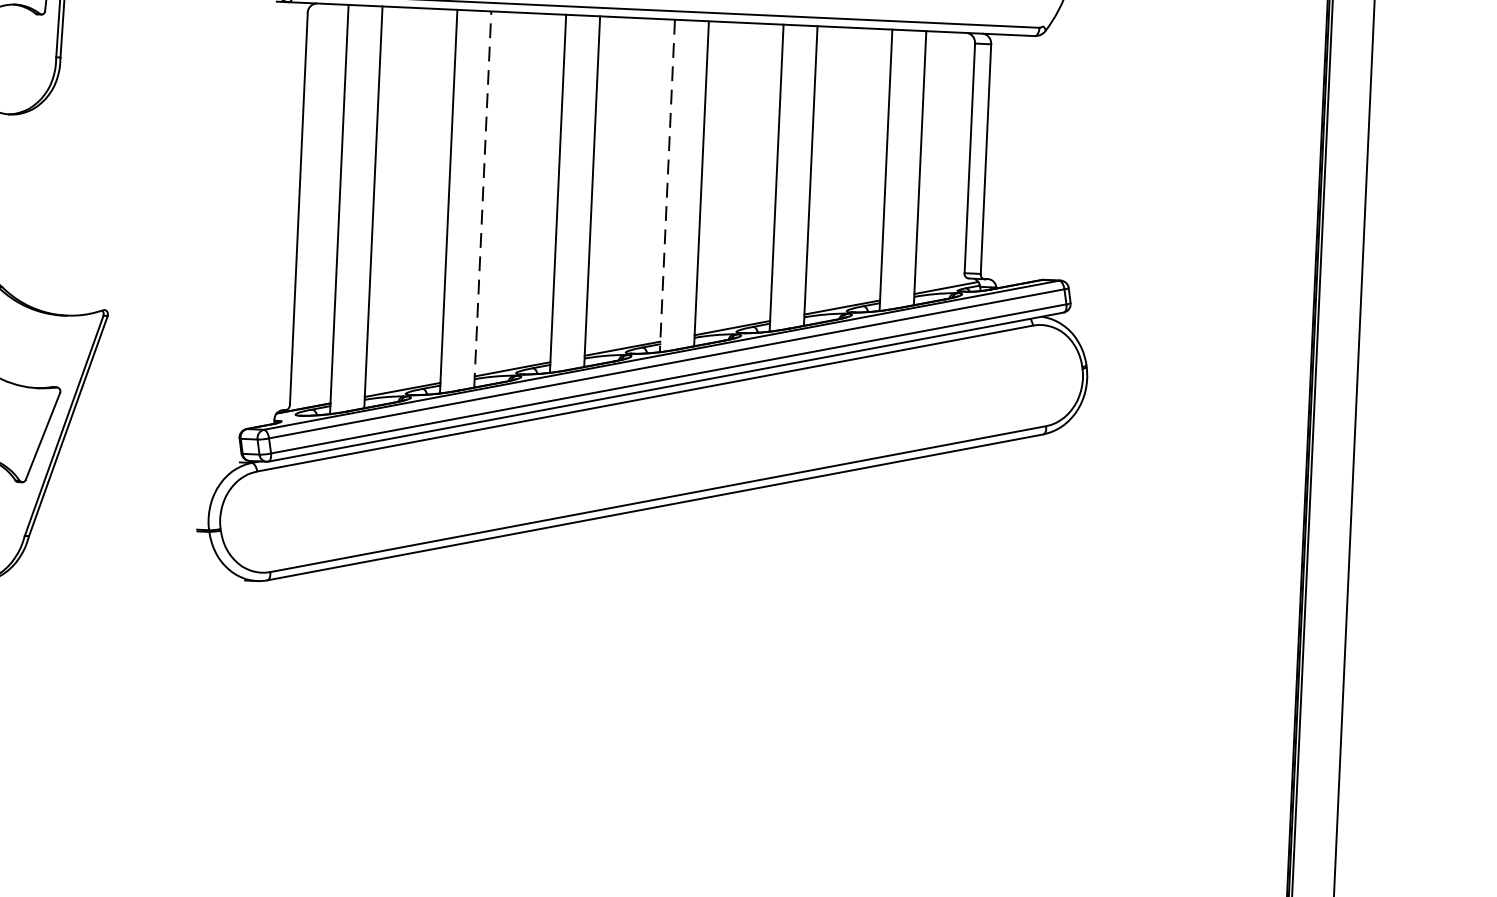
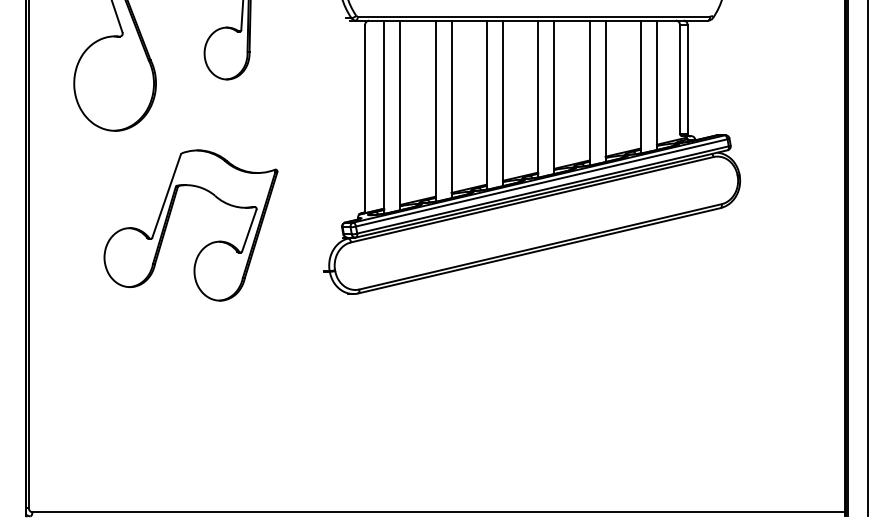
line: (667, 186) -> (538, 99), dashed -> solid
line: (482, 199) -> (451, 109), dashed -> solid

